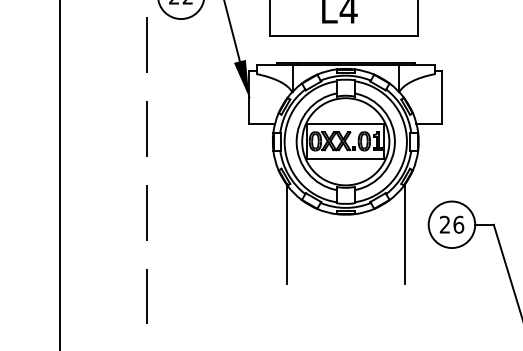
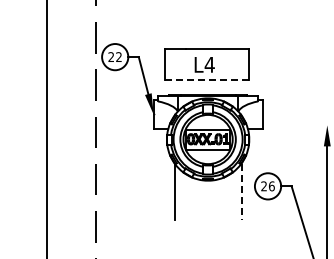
line: (344, 37) -> (207, 80), solid -> dashed
line: (404, 233) -> (241, 191), solid -> dashed

